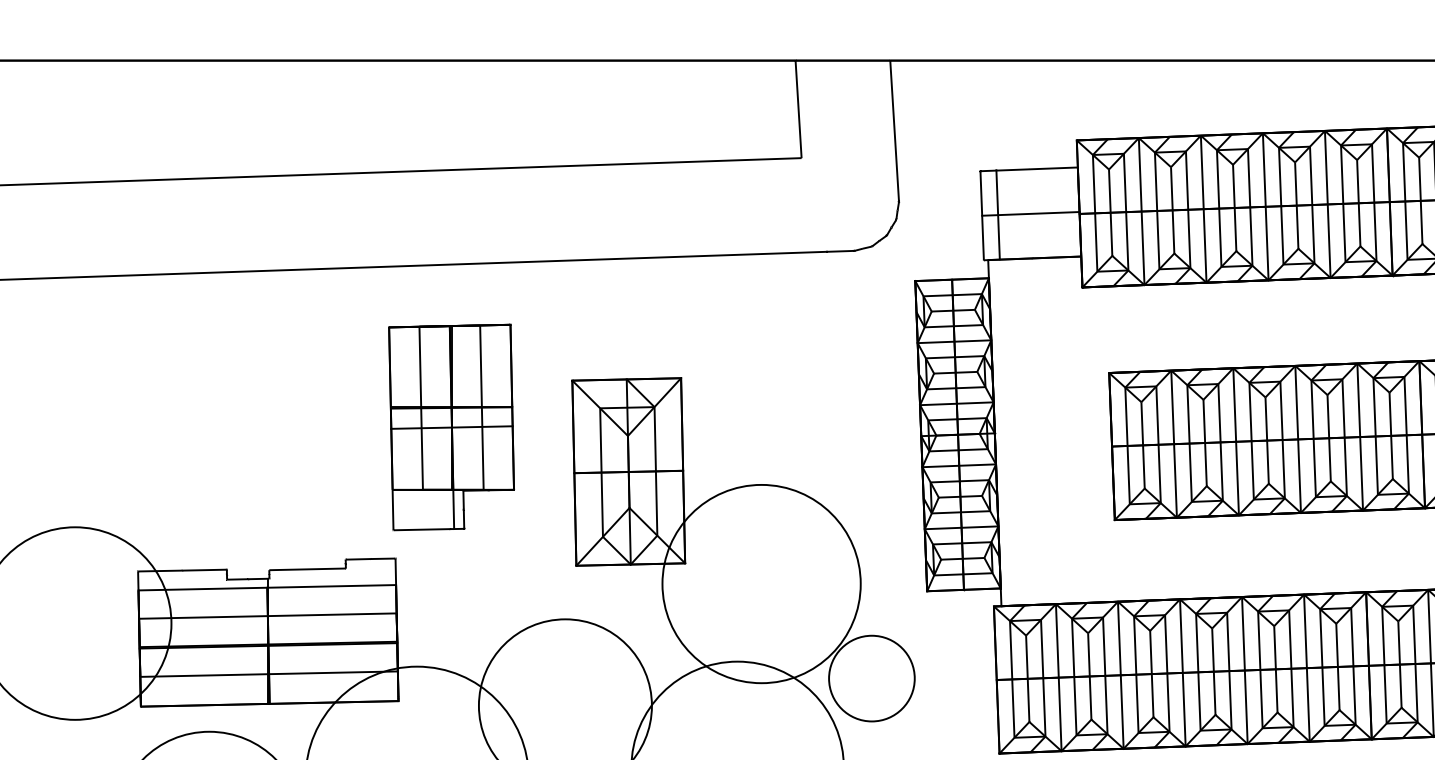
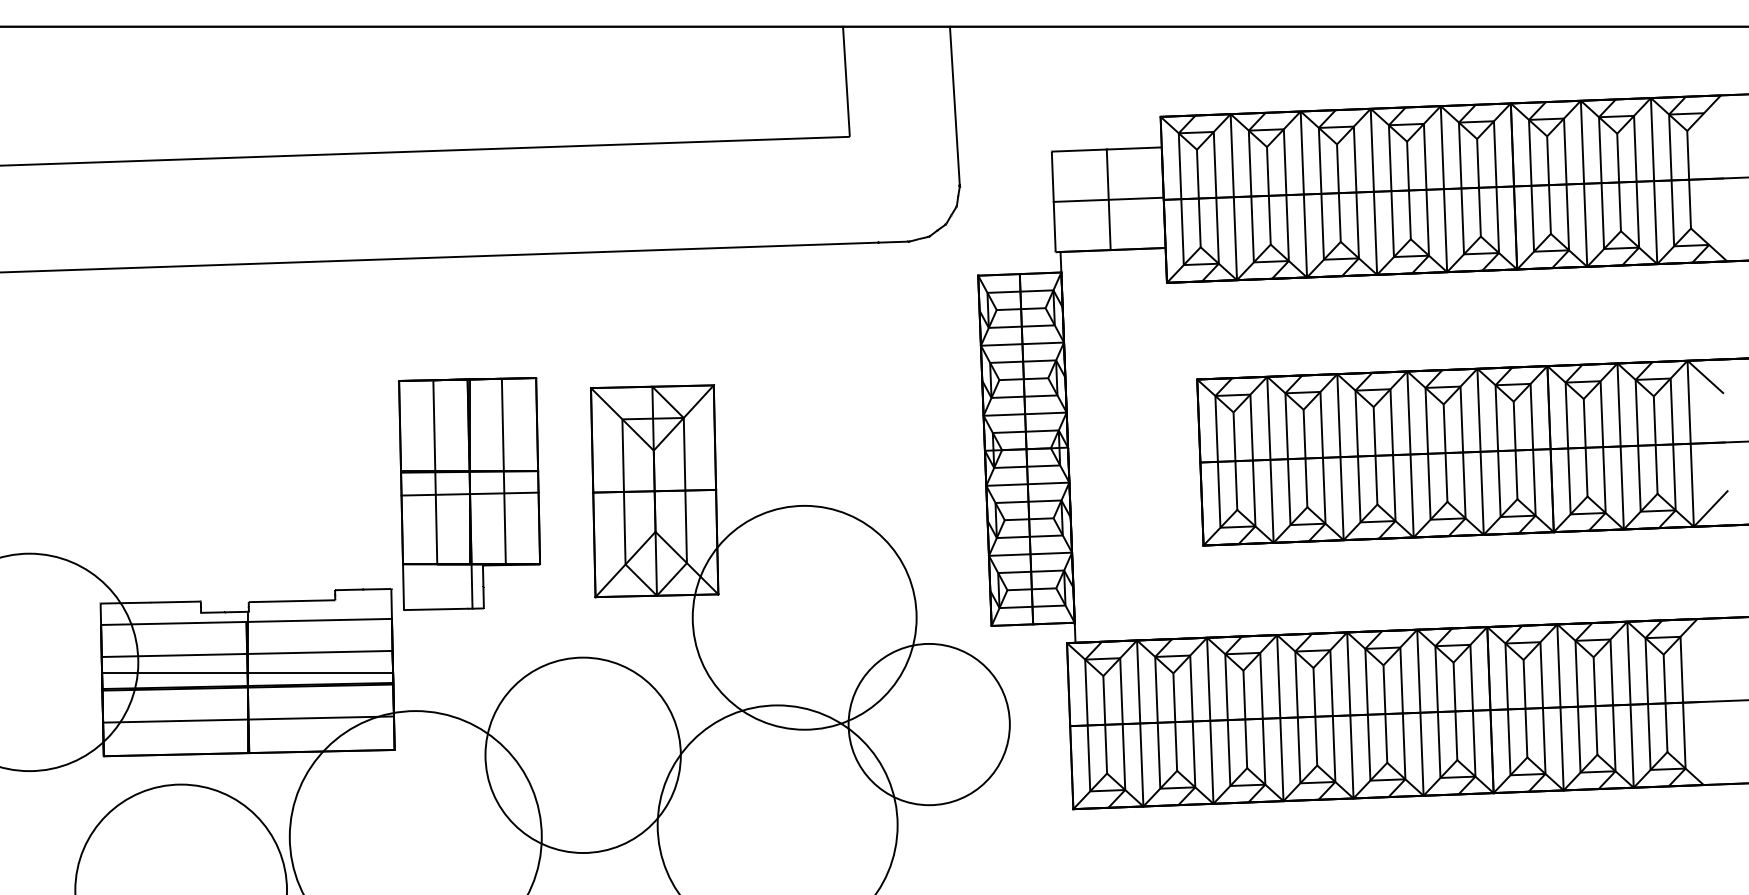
line: (997, 214) -> (1108, 199), moved
part: (450, 427) -> (468, 493), moved
line: (268, 632) -> (247, 672), added
circle: (871, 678) -> (928, 724), size x1.67

